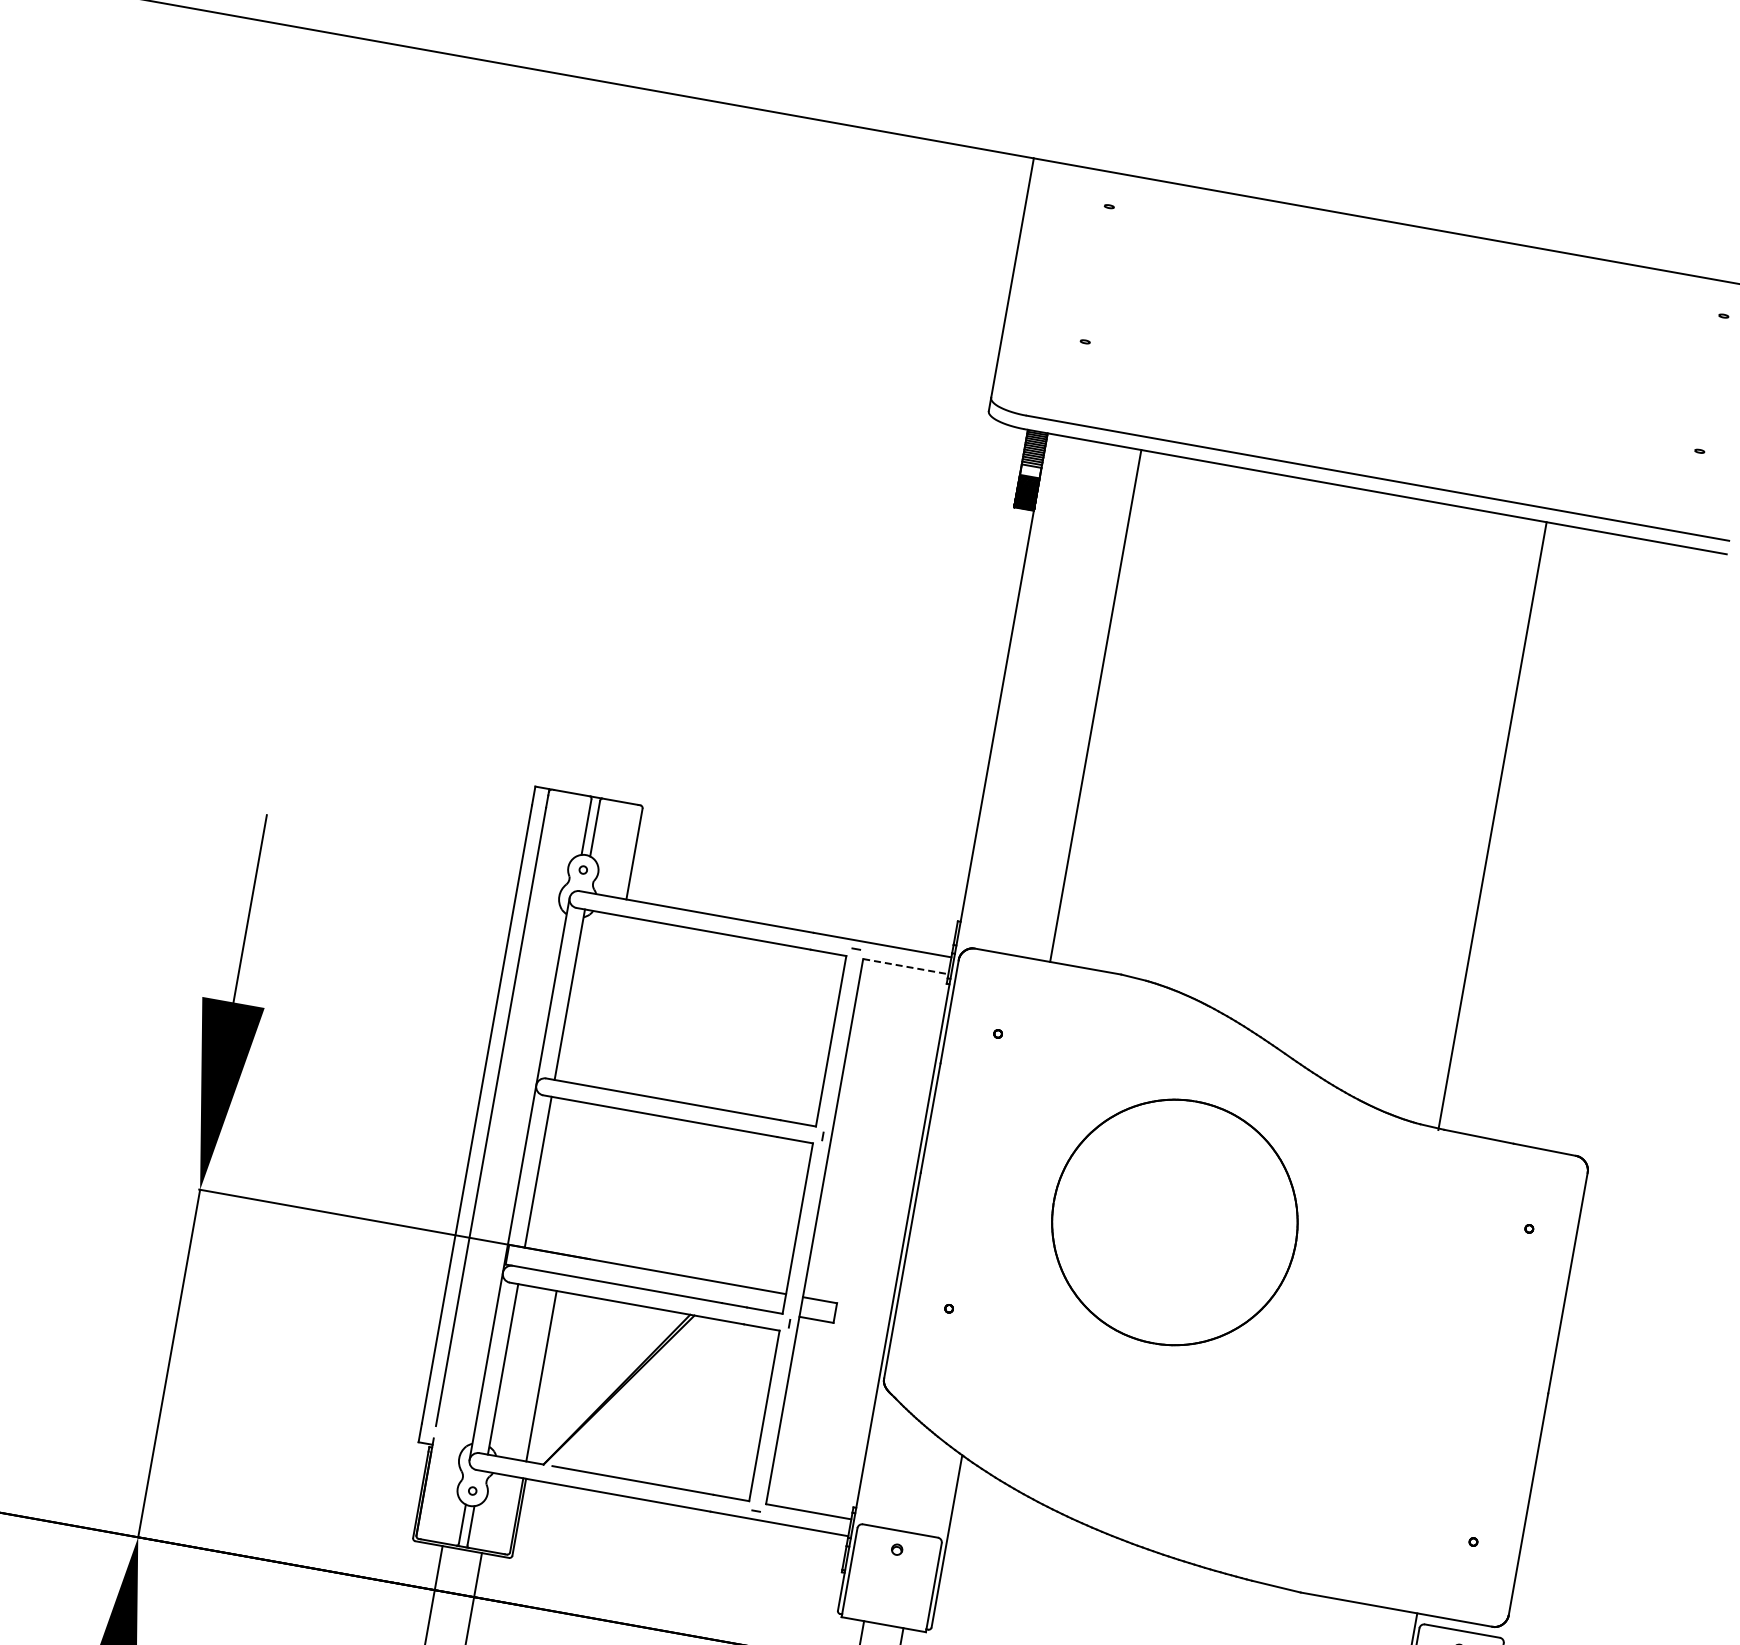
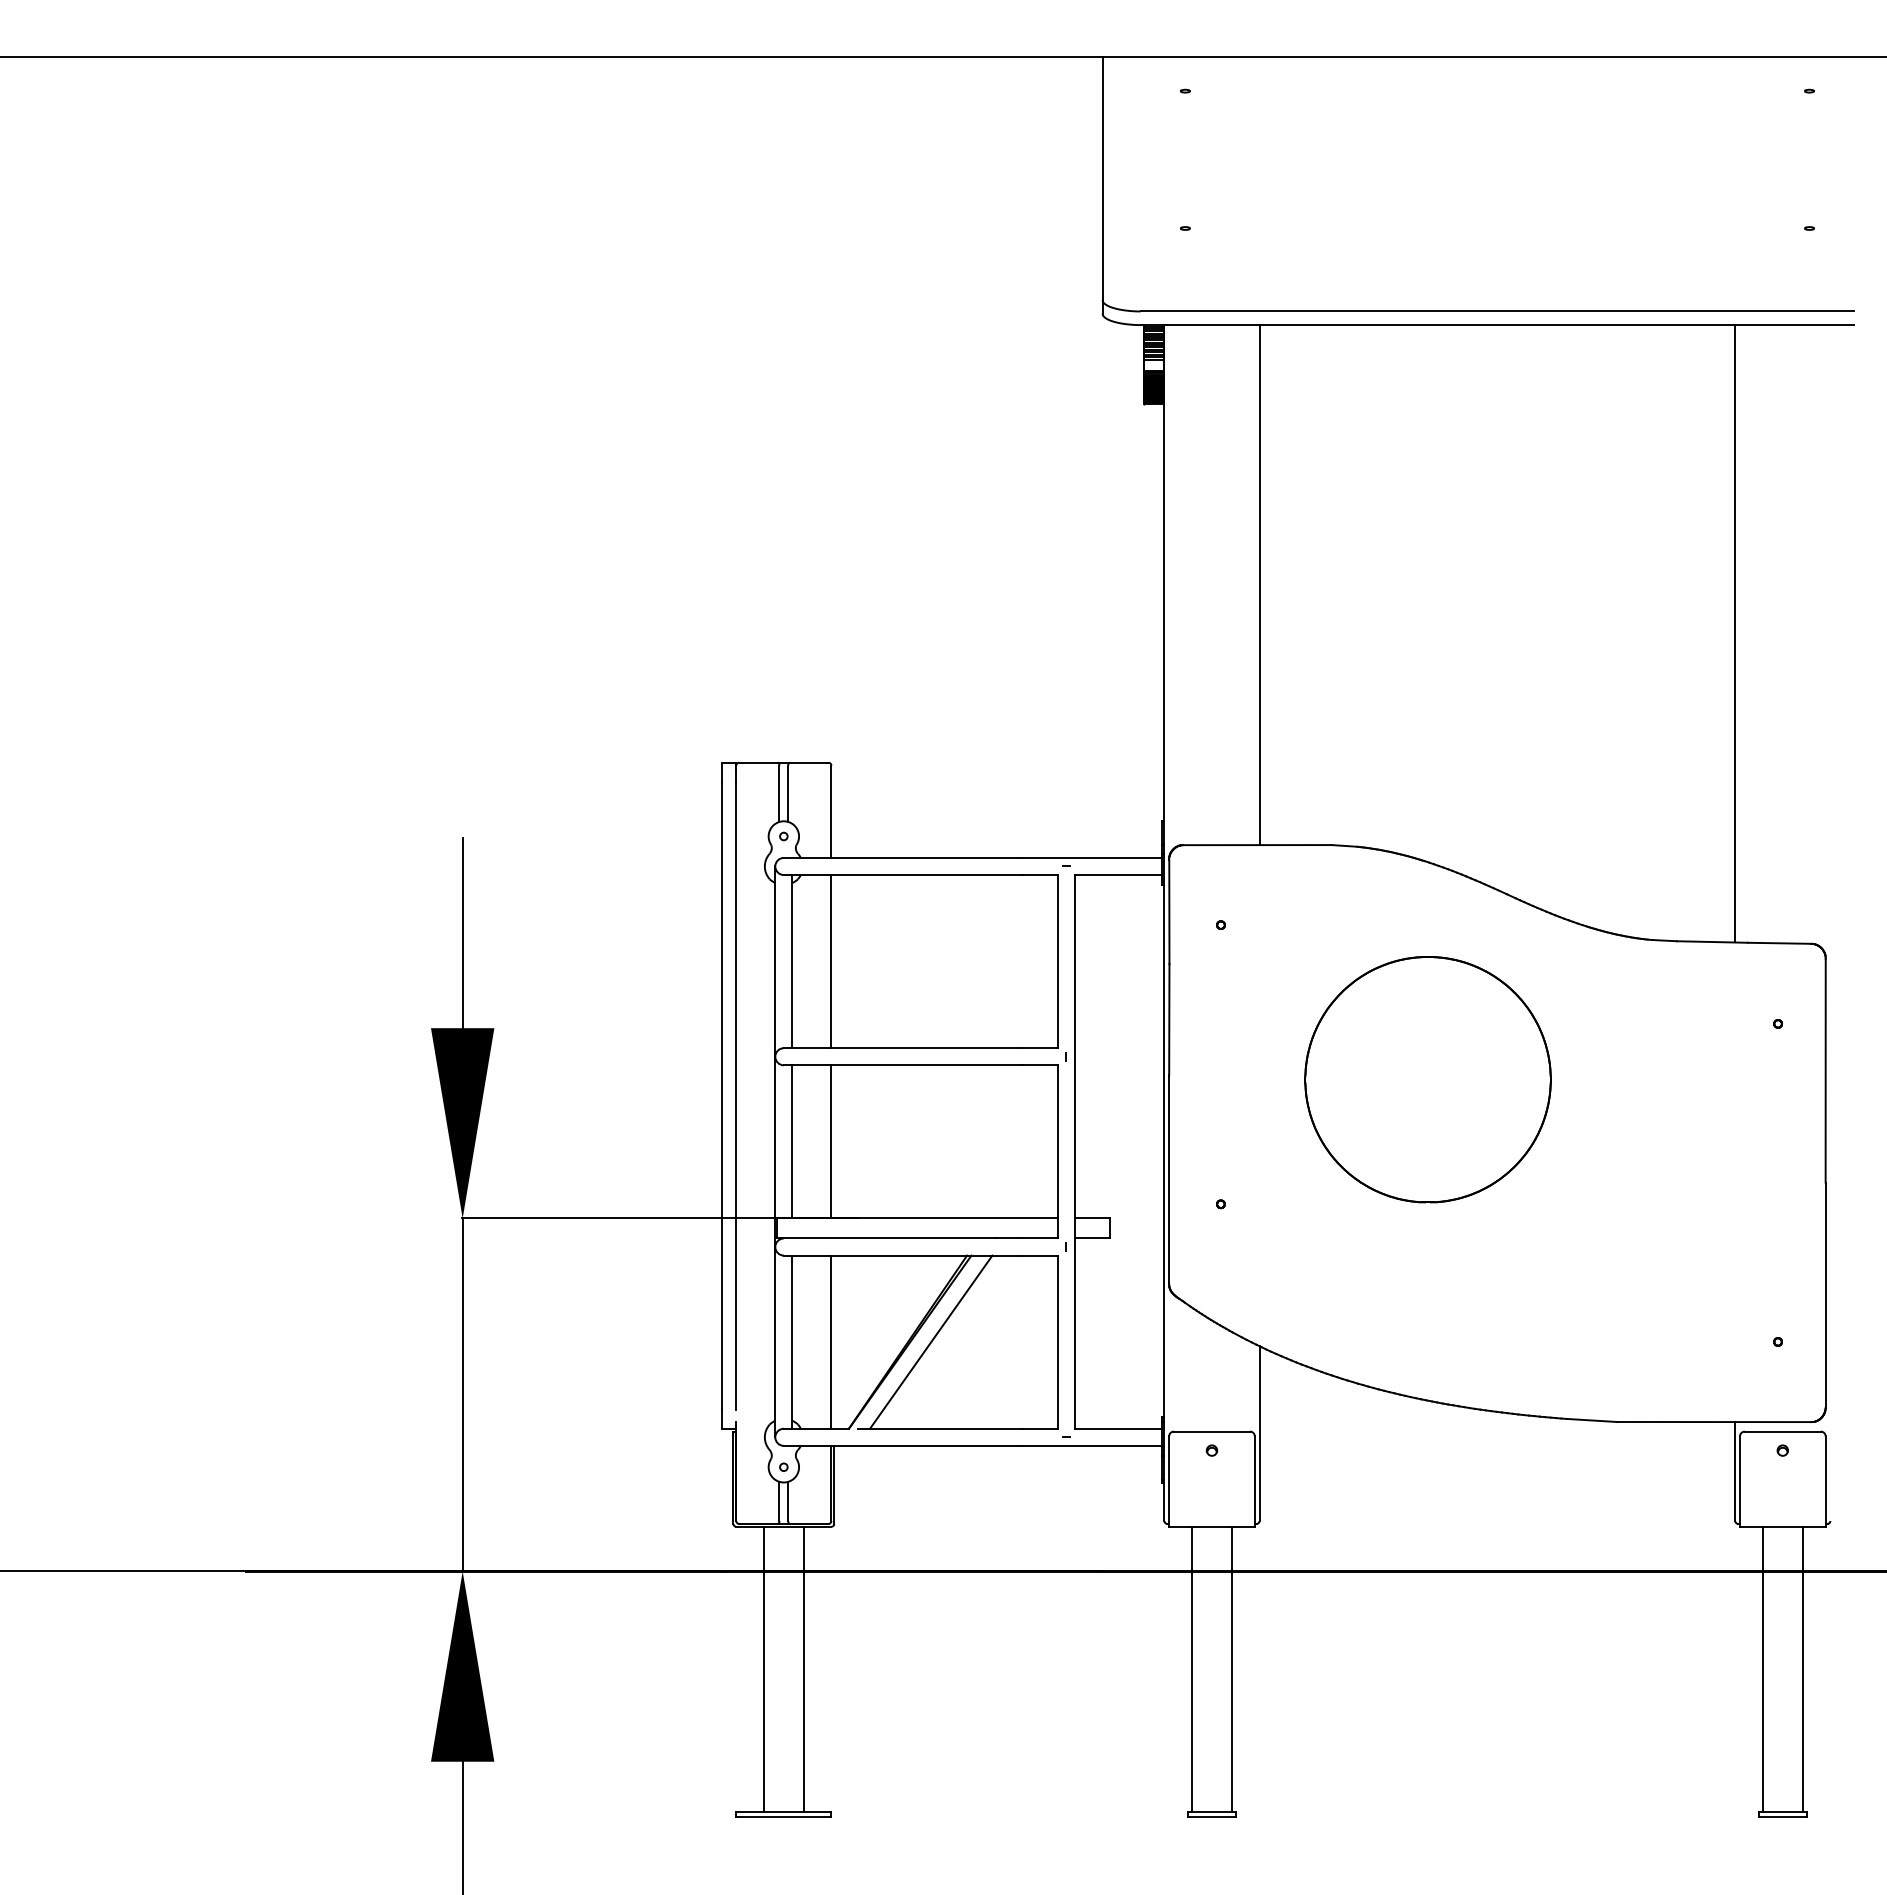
line: (1492, 825) -> (1735, 633), moved
line: (905, 967) -> (1118, 875), dashed -> solid
line: (608, 1001) -> (831, 961), added
line: (576, 1178) -> (831, 1141), added
line: (640, 1393) -> (931, 1341), added

